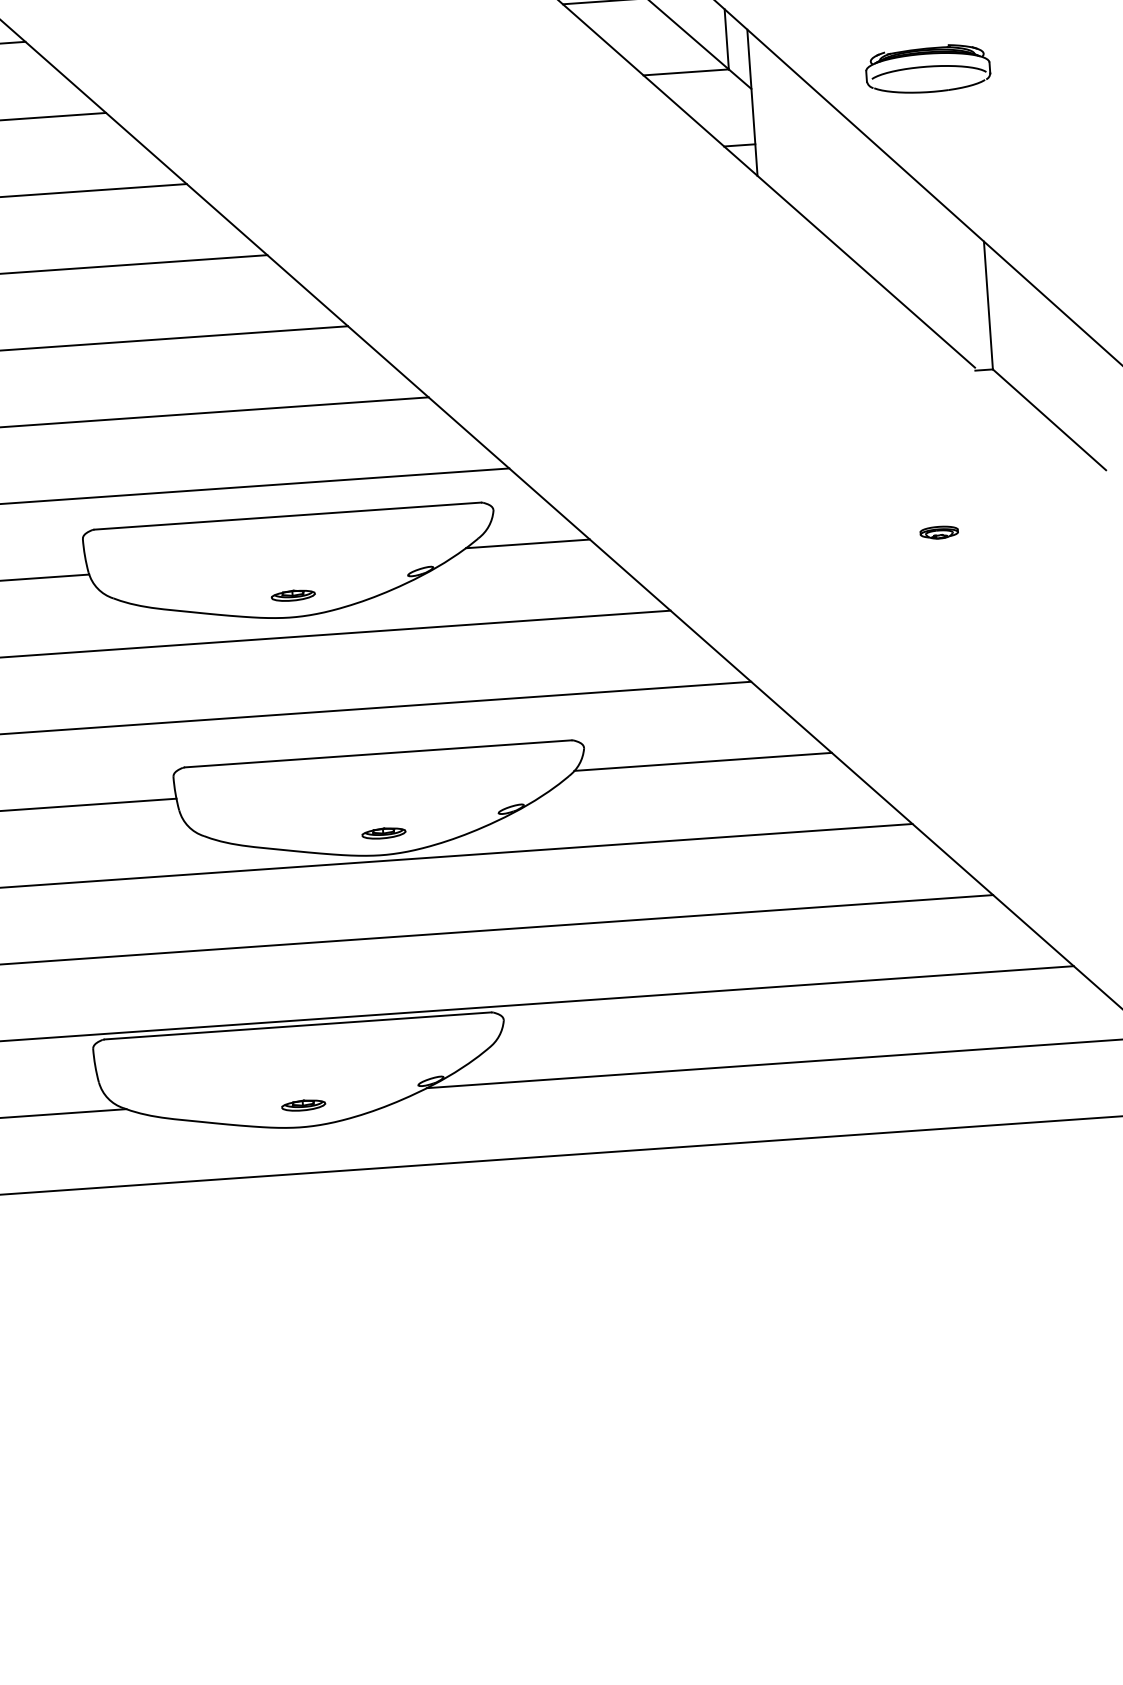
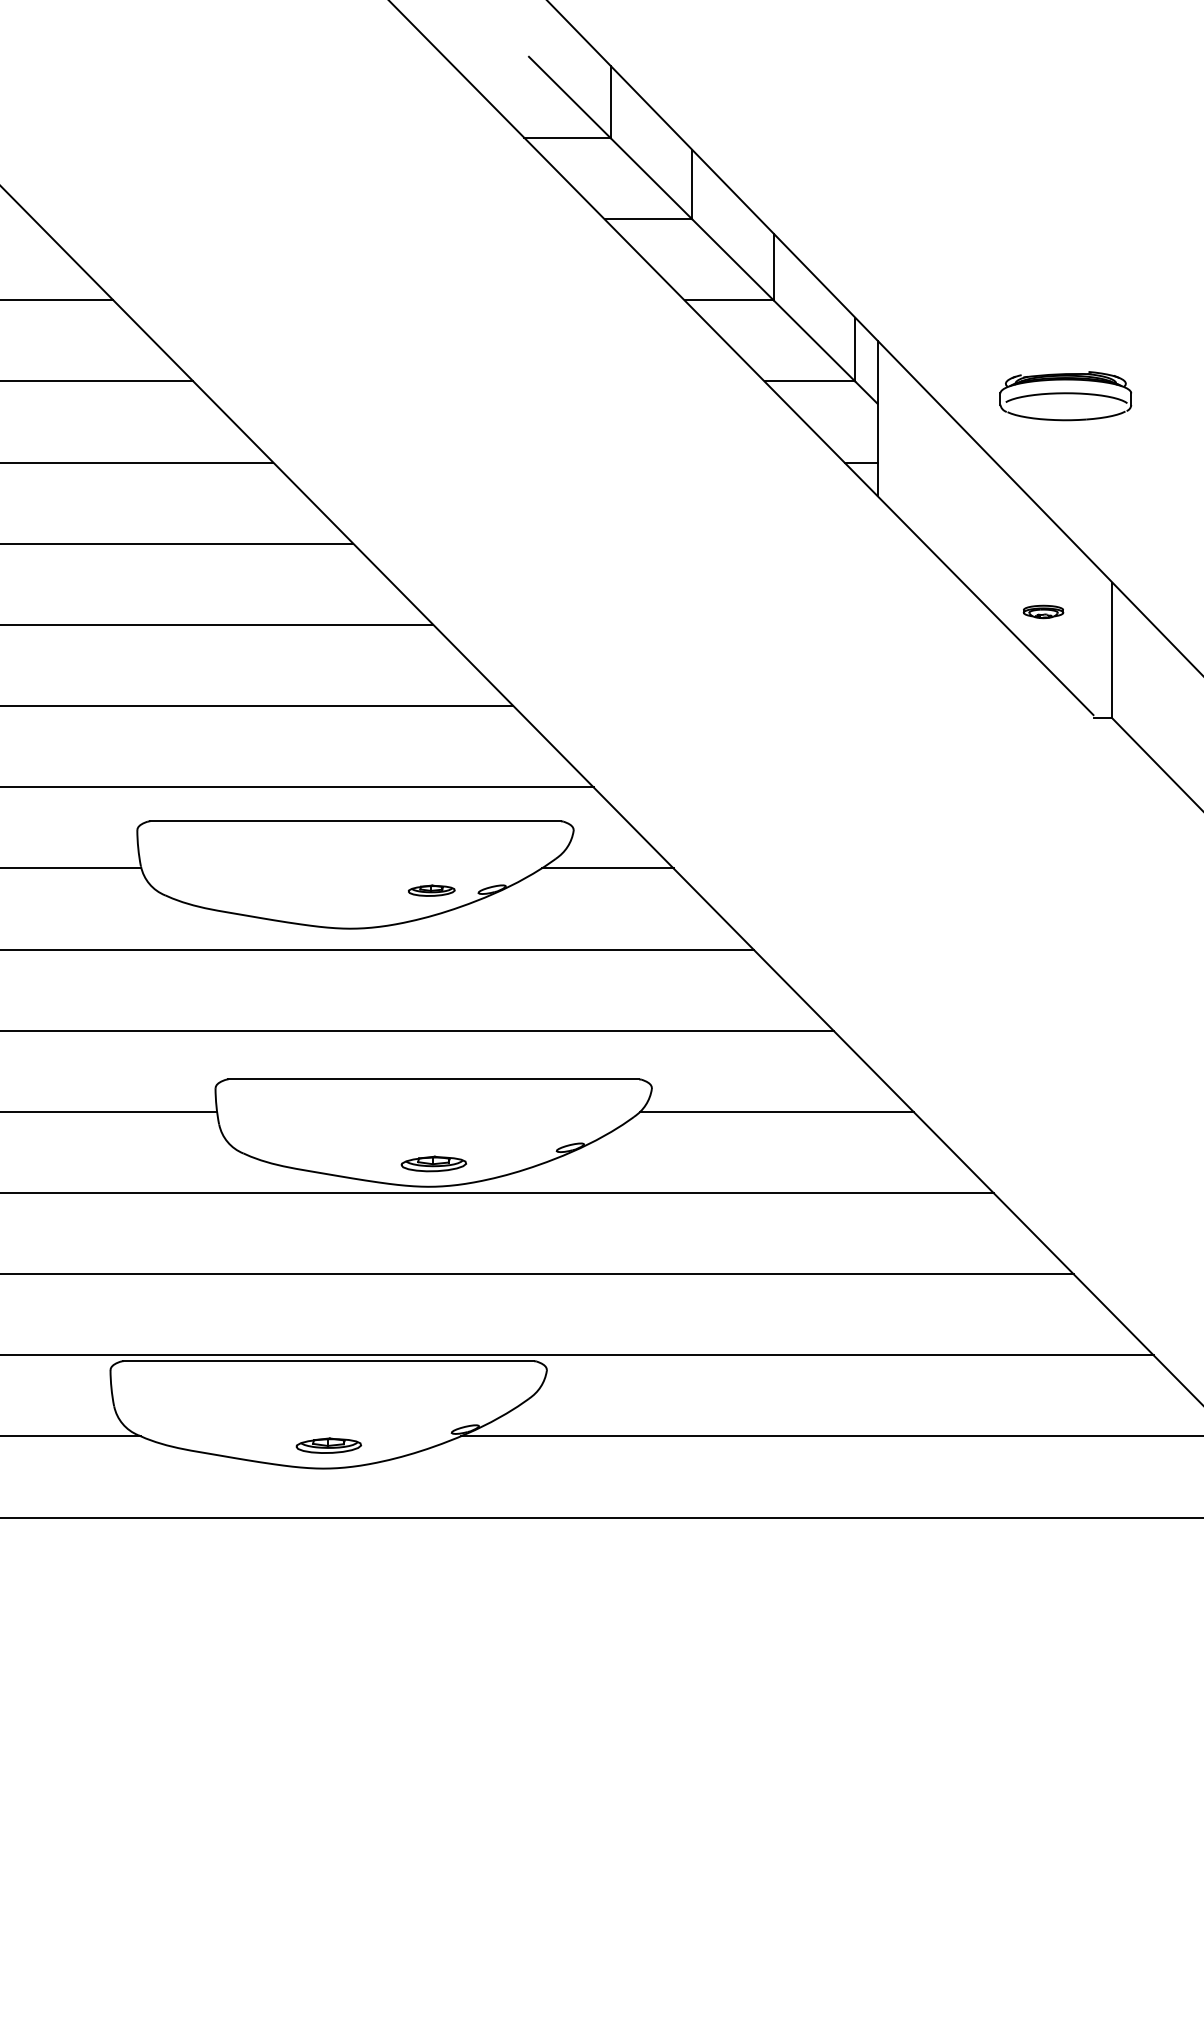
part: (939, 532) -> (1043, 611), moved
part: (293, 595) -> (431, 890), moved
part: (383, 833) -> (433, 1163), size x1.4
part: (303, 1105) -> (328, 1445), size x1.4

